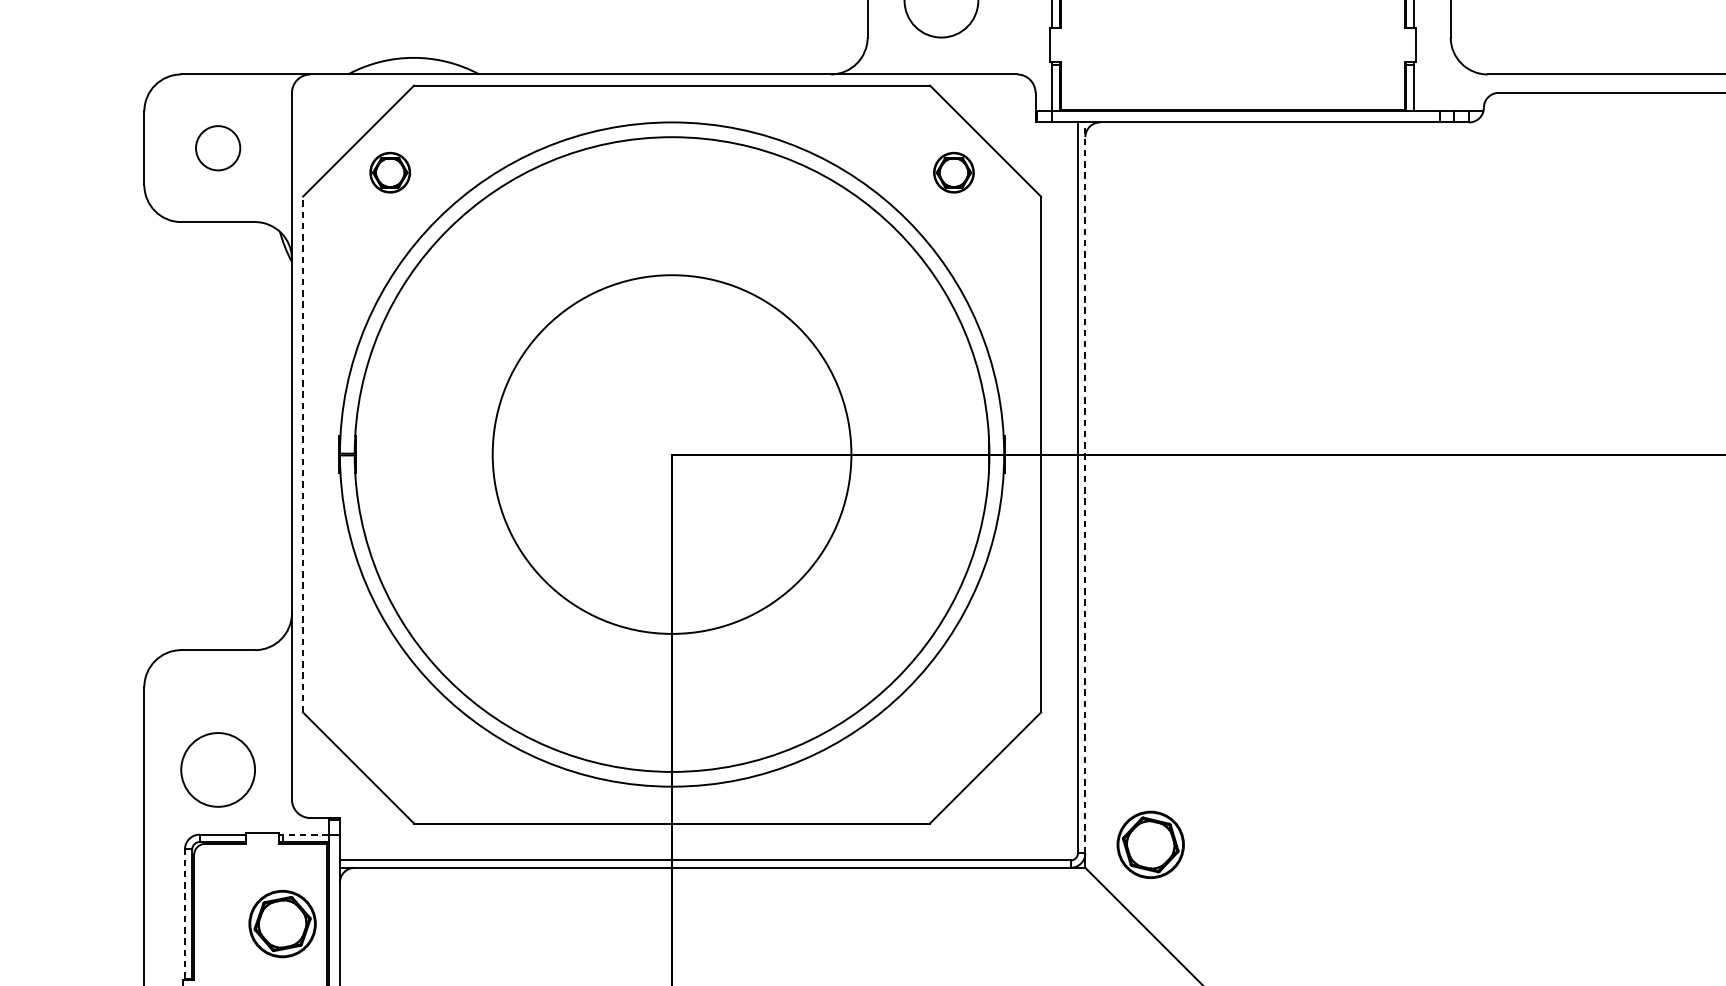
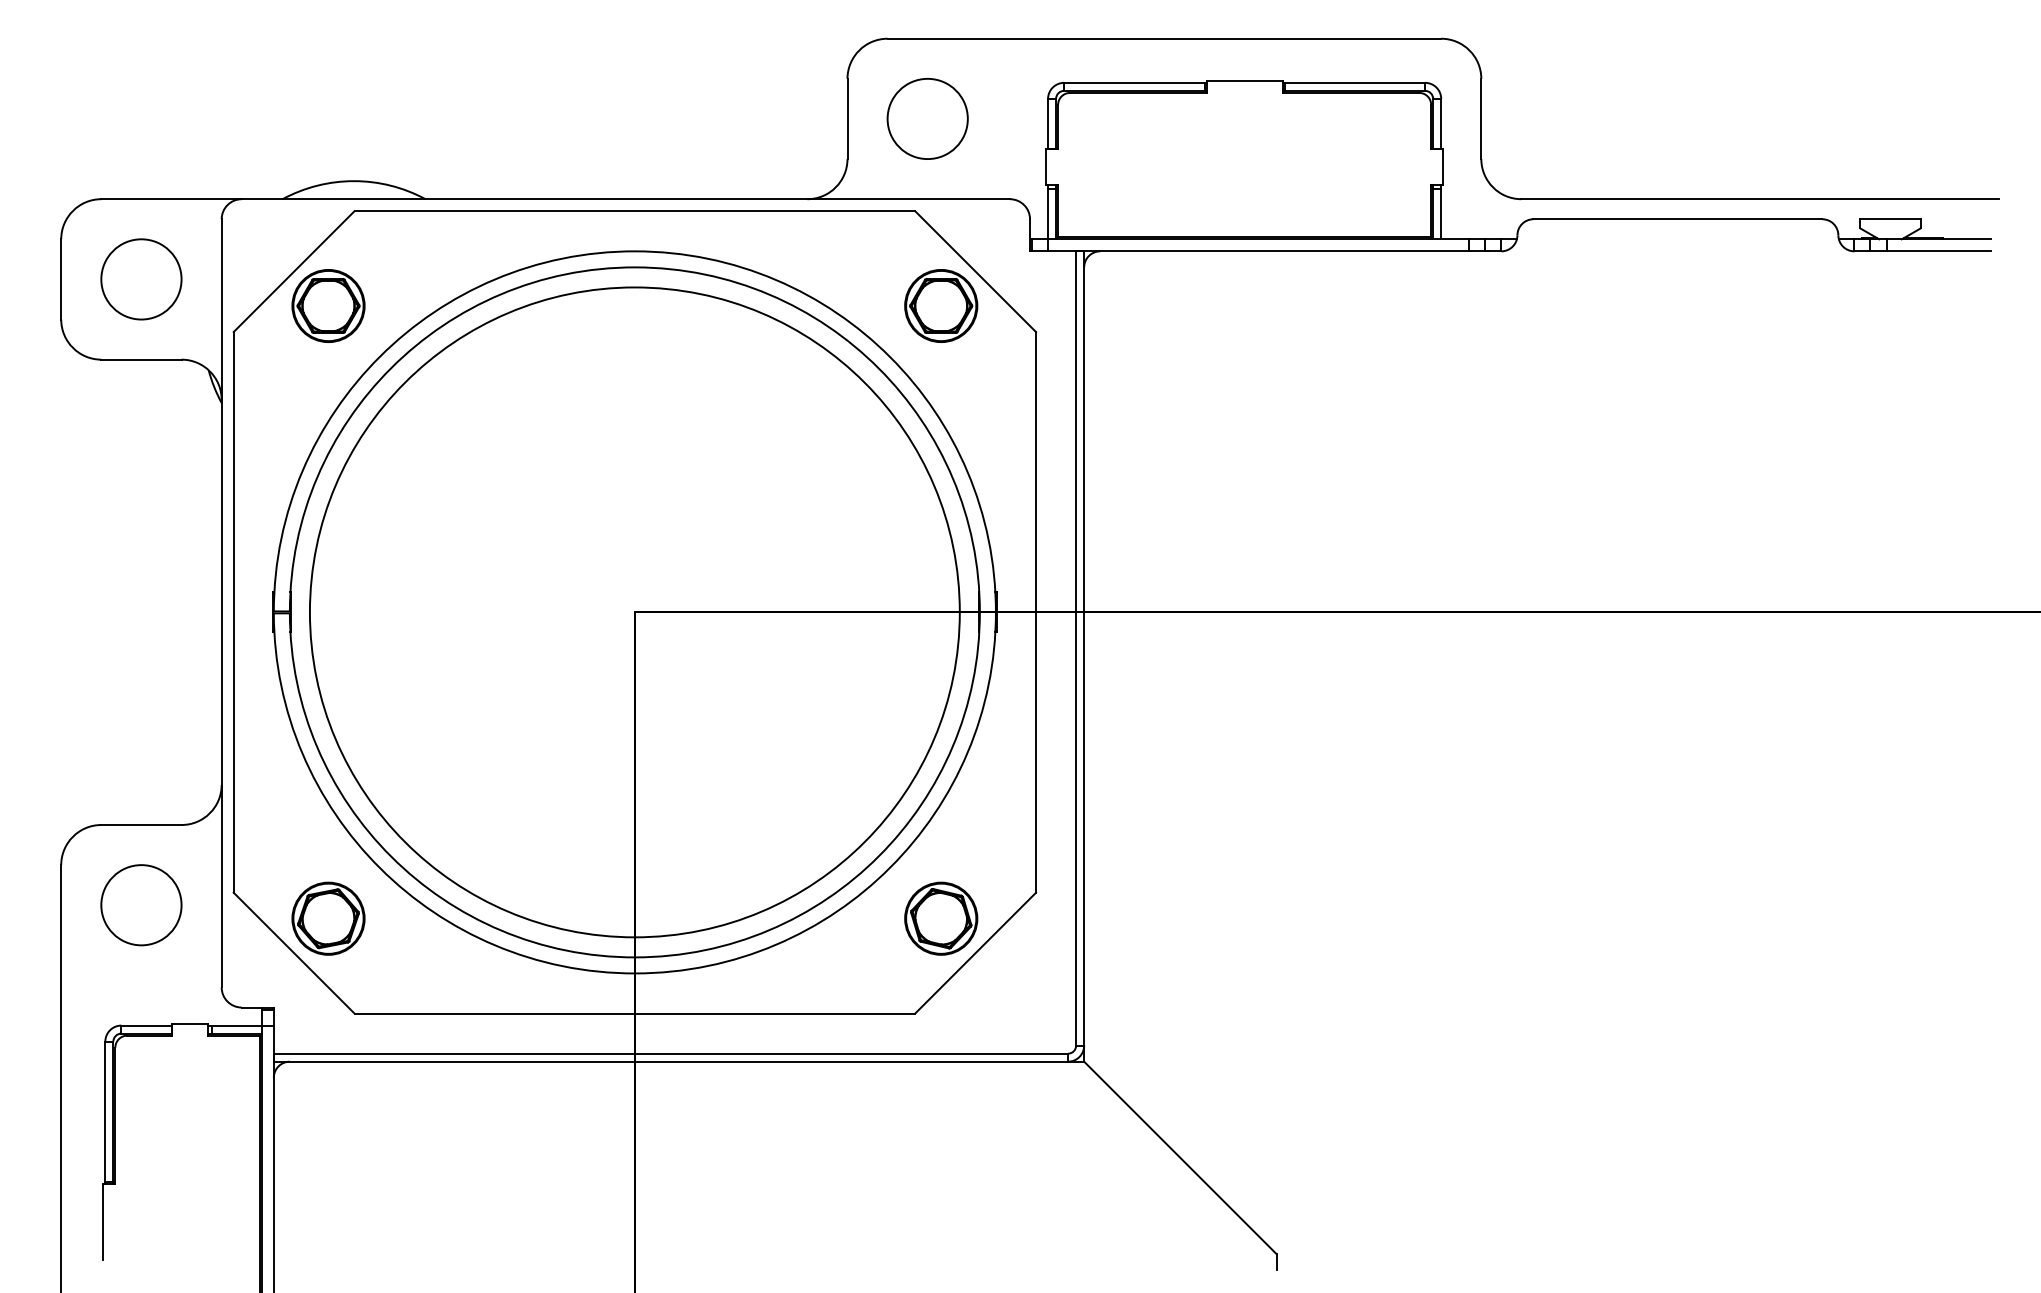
circle: (218, 148) -> (141, 279), size x1.67
part: (390, 172) -> (328, 305), size x1.67
part: (954, 172) -> (941, 305), size x1.67
line: (302, 453) -> (233, 611), dashed -> solid
circle: (671, 454) -> (634, 612), size x1.67
line: (1085, 487) -> (1084, 648), dashed -> solid
circle: (218, 770) -> (141, 905), moved
line: (305, 834) -> (236, 1025), dashed -> solid
part: (1150, 844) -> (941, 918), moved
line: (185, 913) -> (105, 1111), dashed -> solid
part: (282, 923) -> (328, 918), moved

